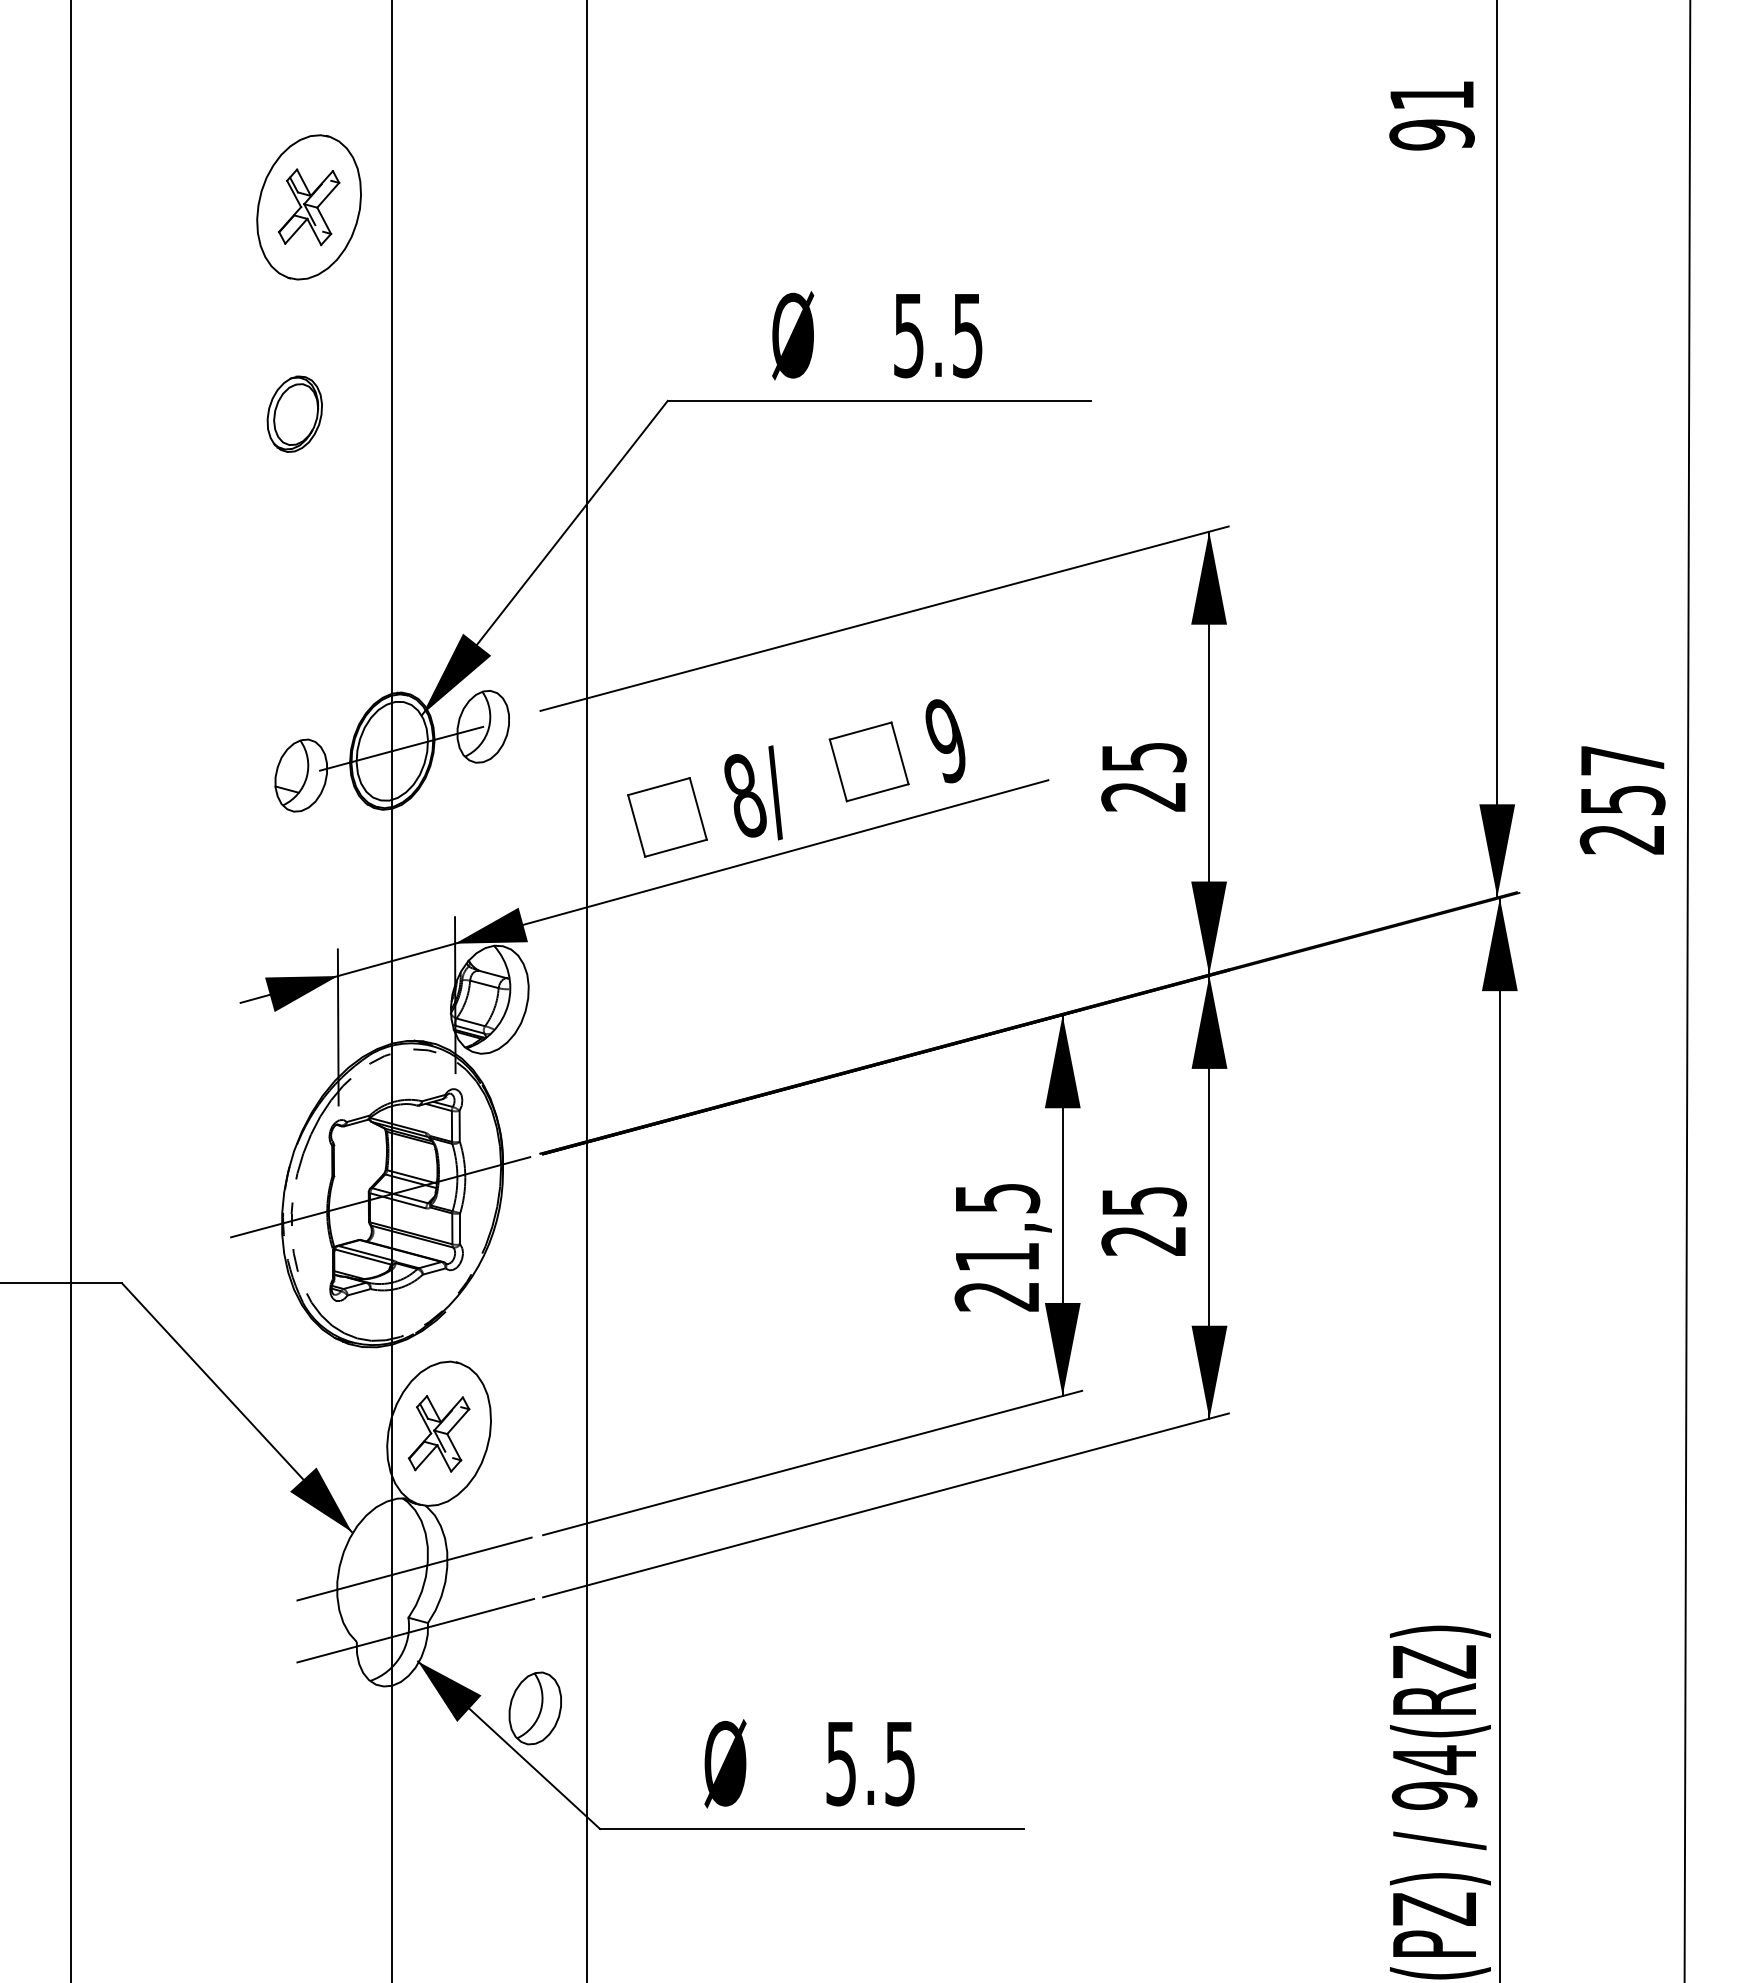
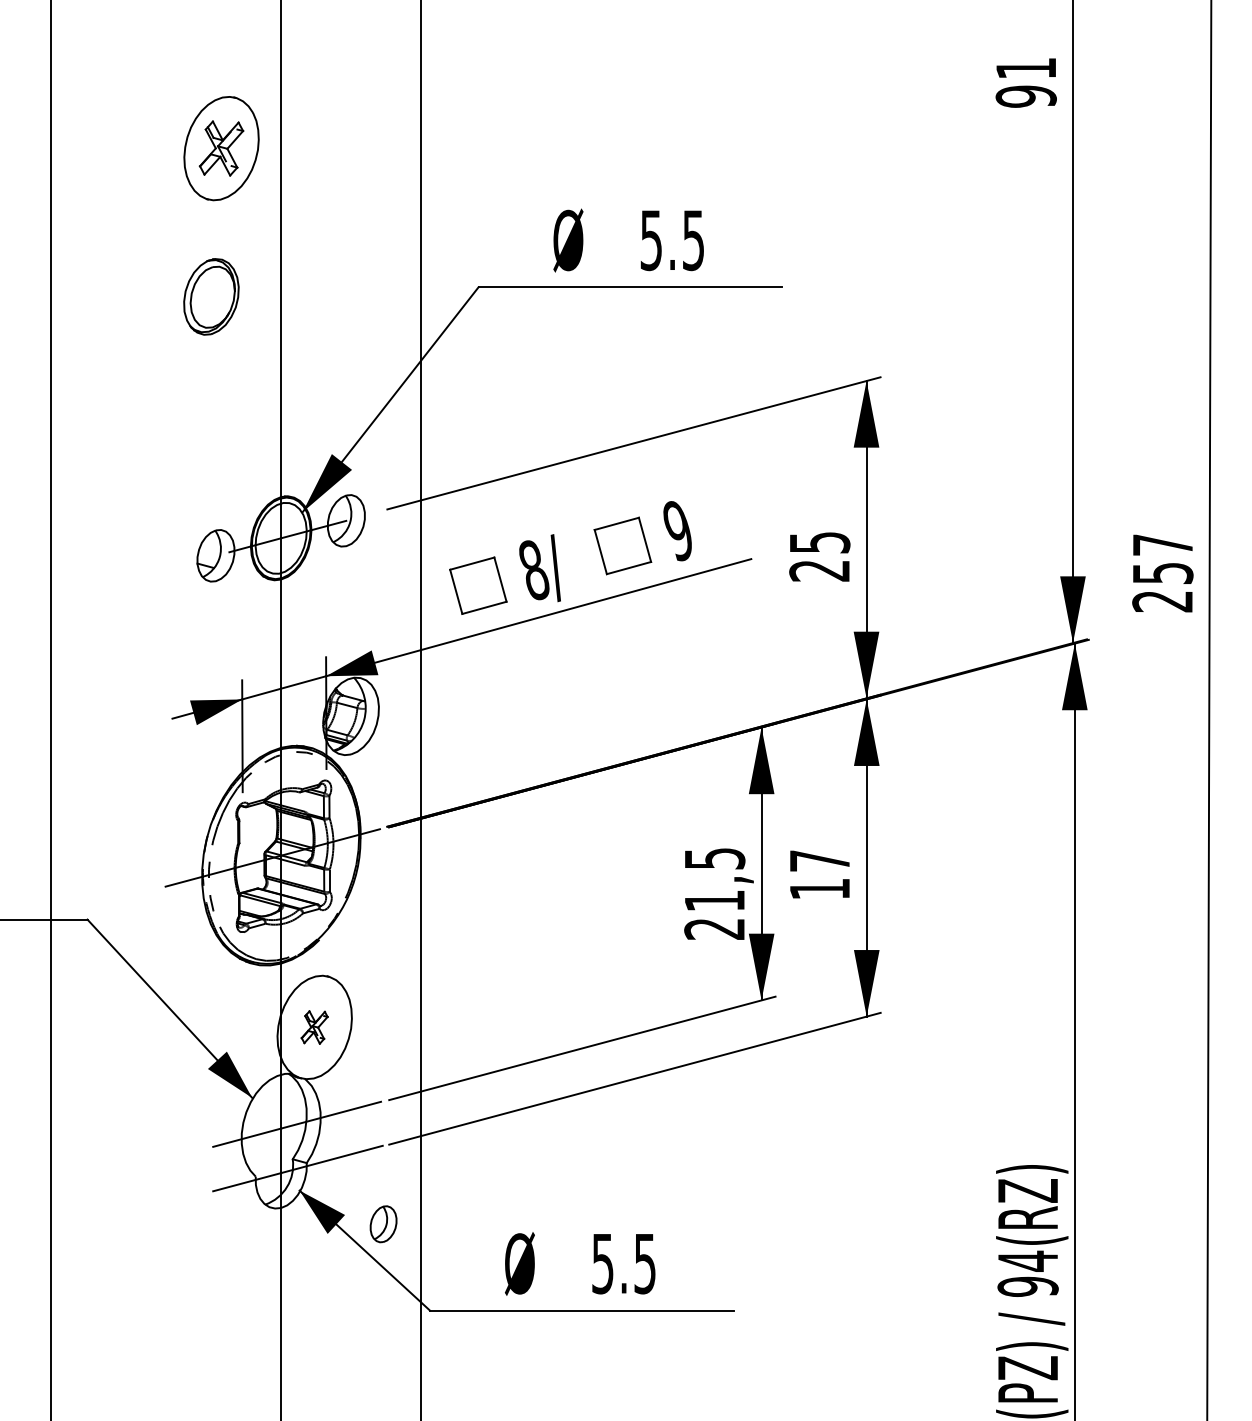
part: (294, 413) -> (211, 296), size x1.4
text: (1144, 1221) -> (820, 875), 25 -> 17
part: (438, 1433) -> (314, 1027), size x0.6
part: (534, 1708) -> (383, 1224), size x0.7

